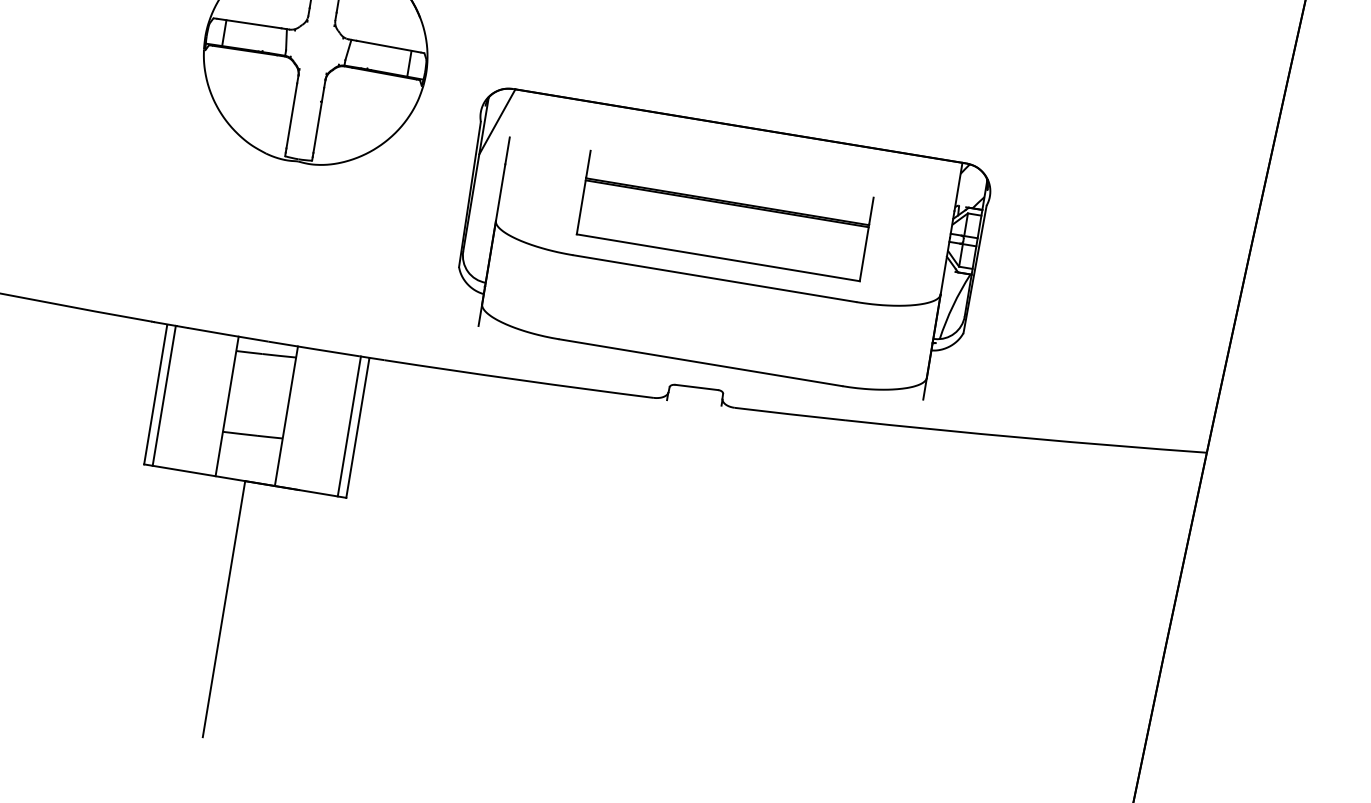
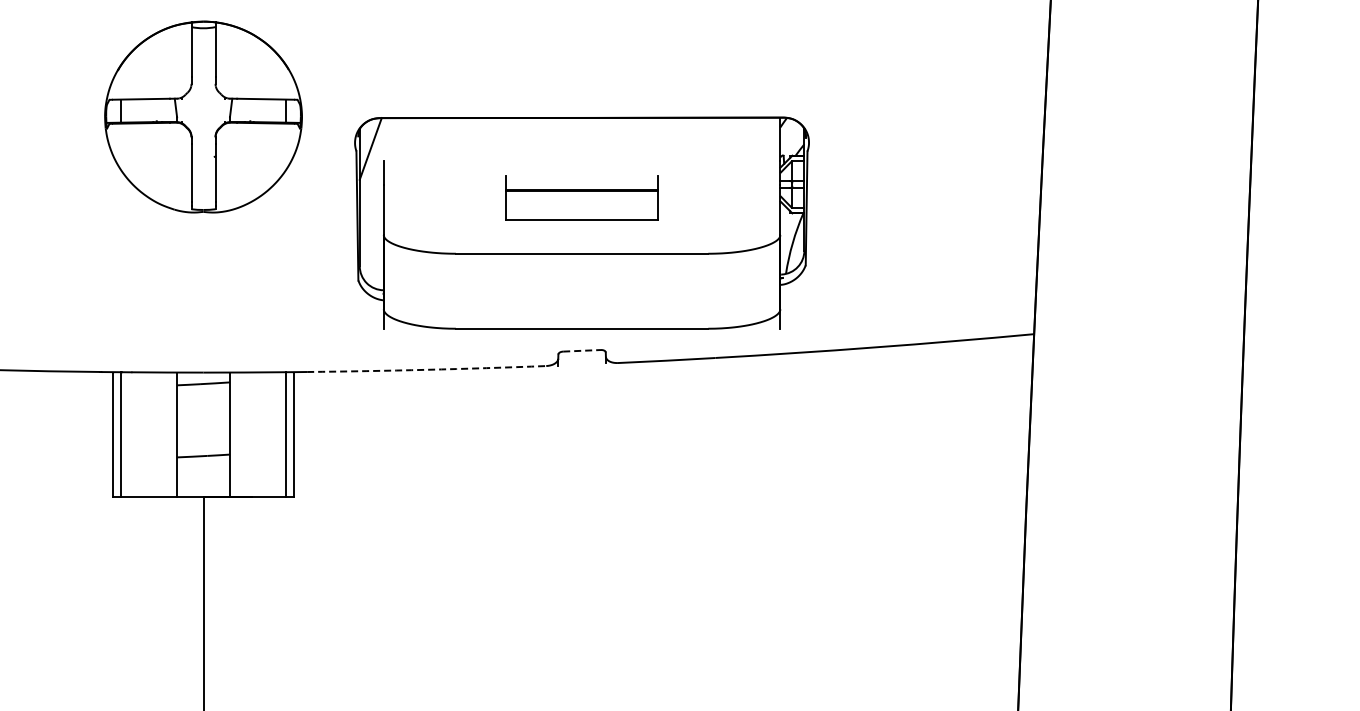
part: (724, 215) -> (581, 197), size x0.6
arc: (518, 379) -> (426, 369), solid -> dashed
line: (697, 387) -> (582, 350), solid -> dashed

